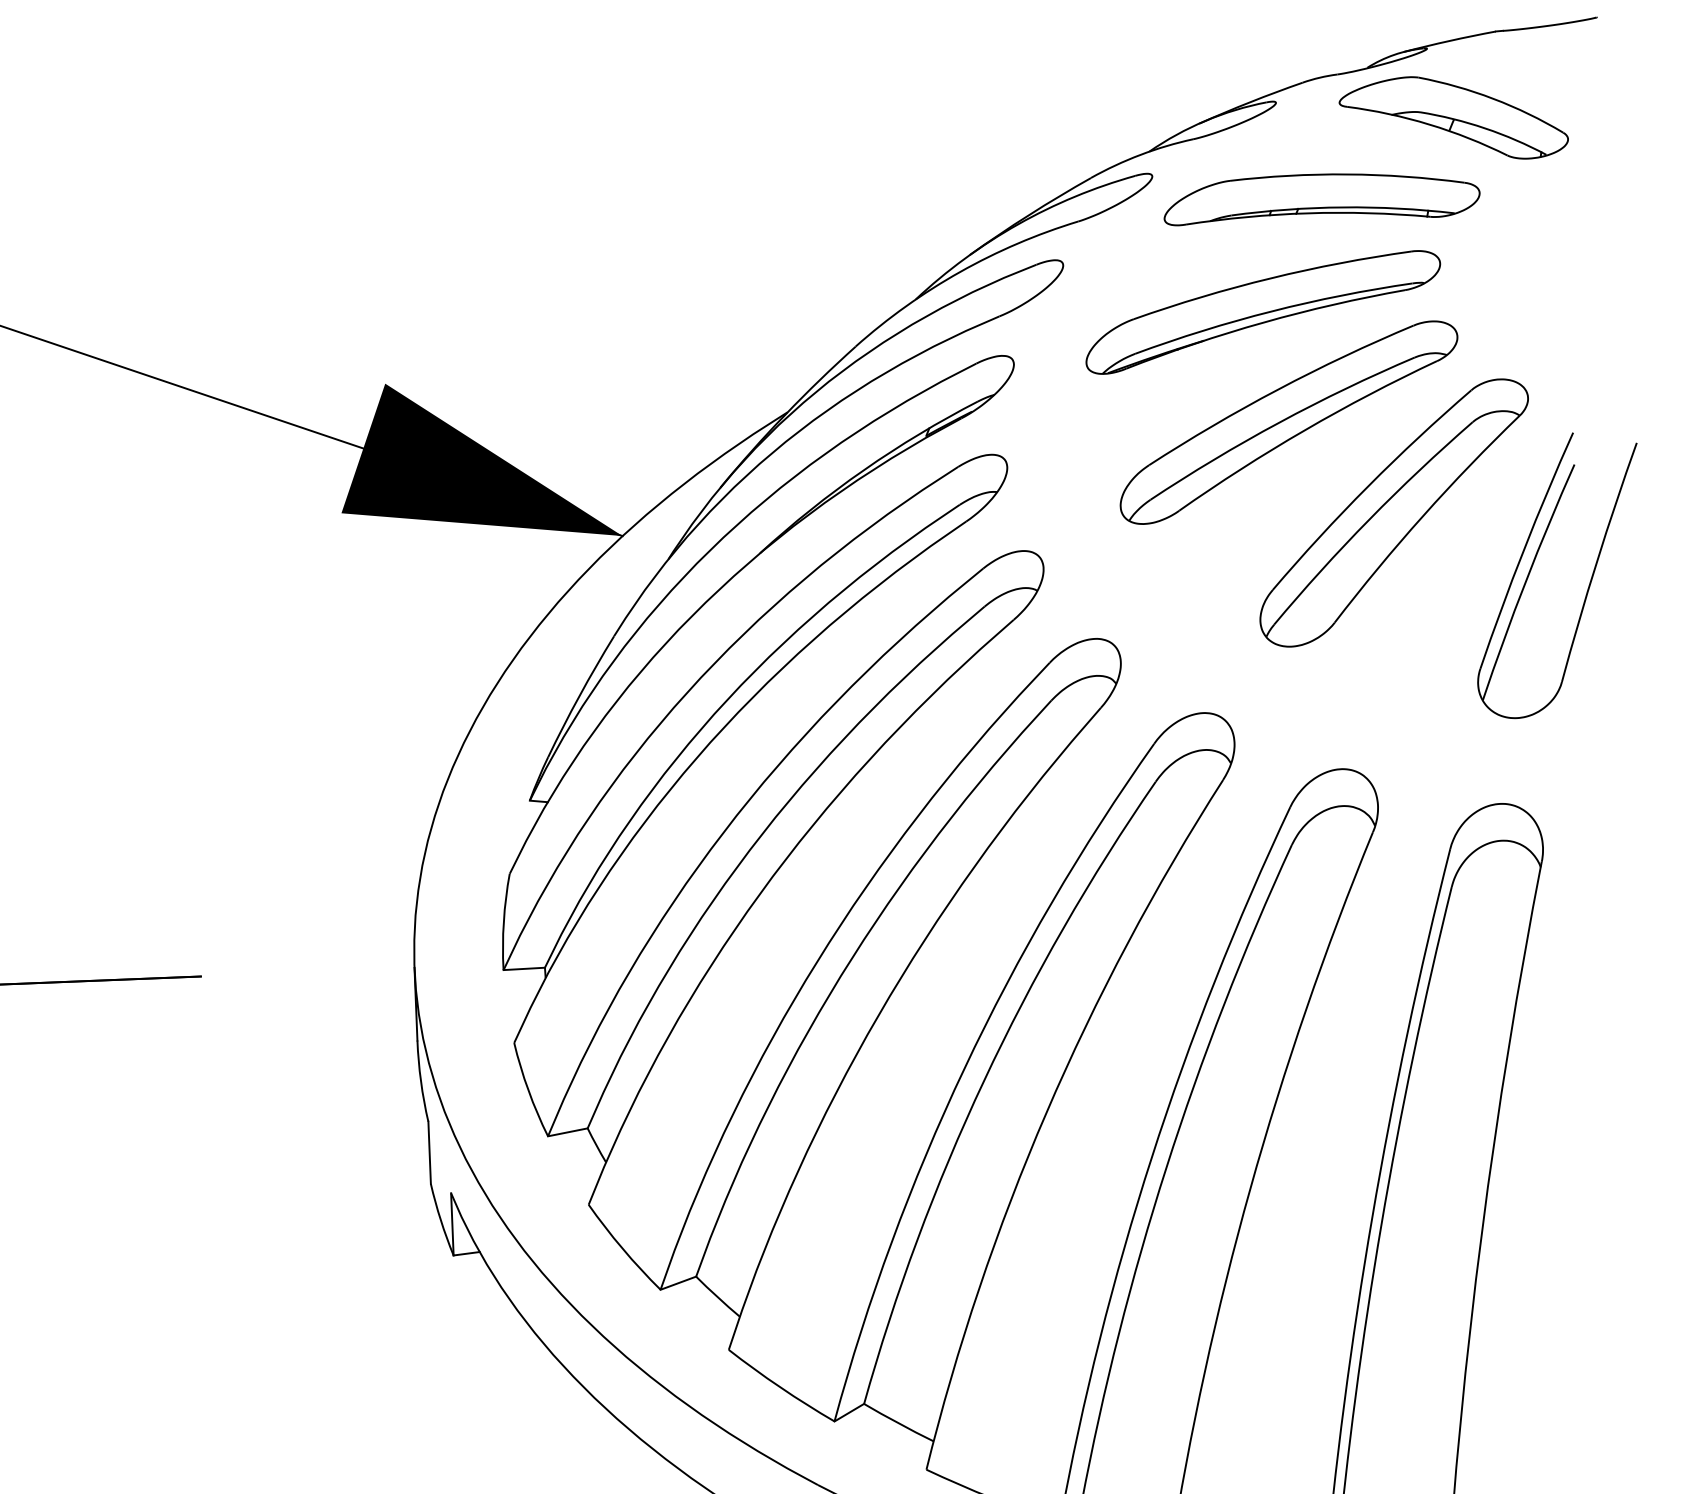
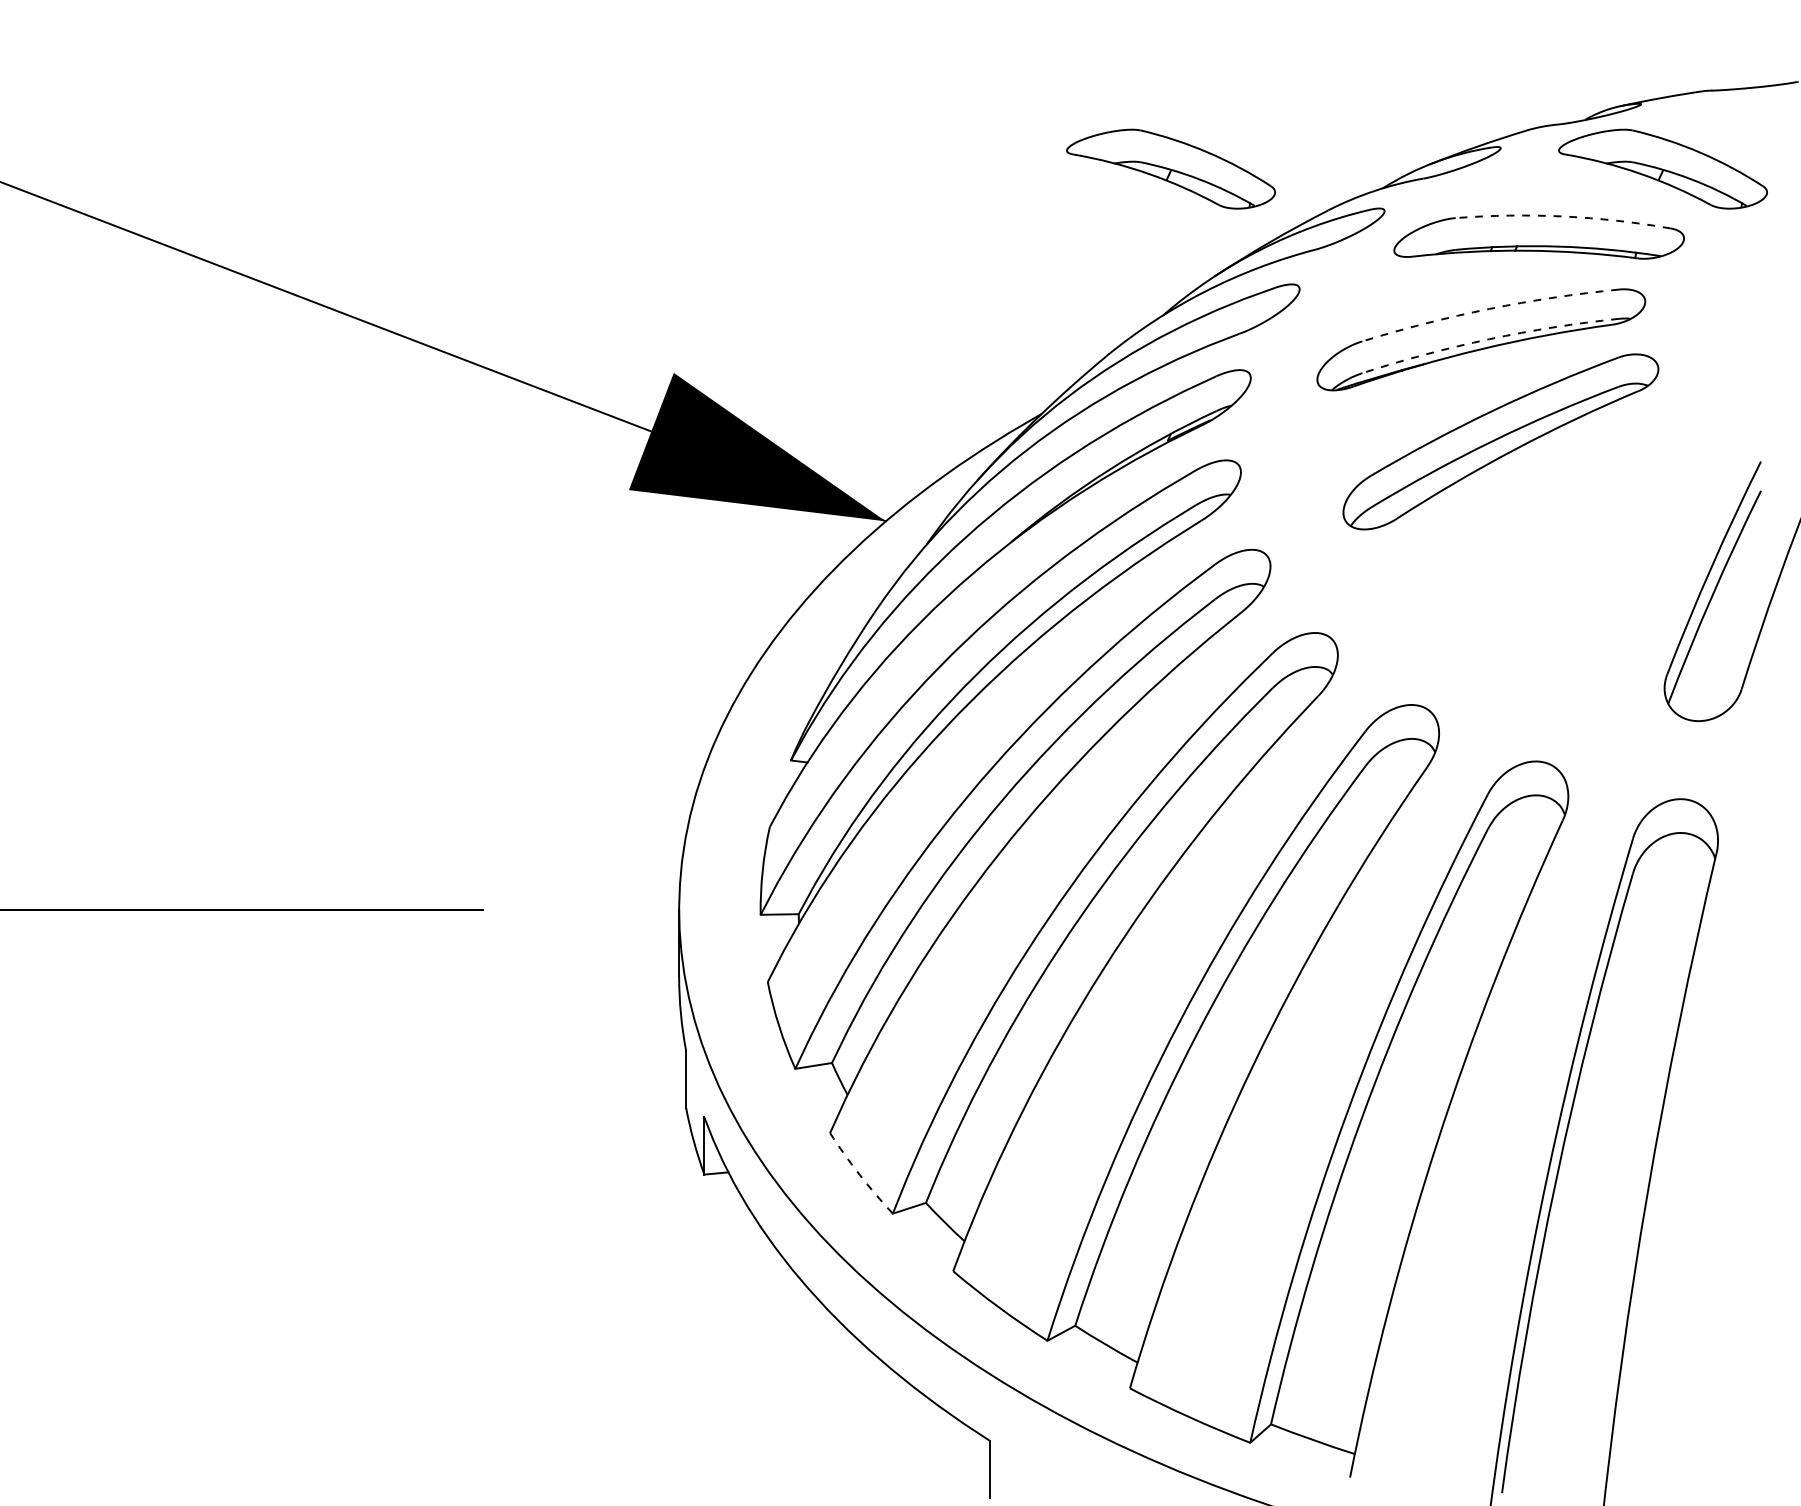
part: (917, 139) -> (1170, 168), added
arc: (1347, 174) -> (1563, 216), solid -> dashed
arc: (1270, 277) -> (1489, 308), solid -> dashed
arc: (1272, 311) -> (1489, 339), solid -> dashed
part: (1393, 512) -> (1593, 528), removed
arc: (622, 1248) -> (859, 1174), solid -> dashed

